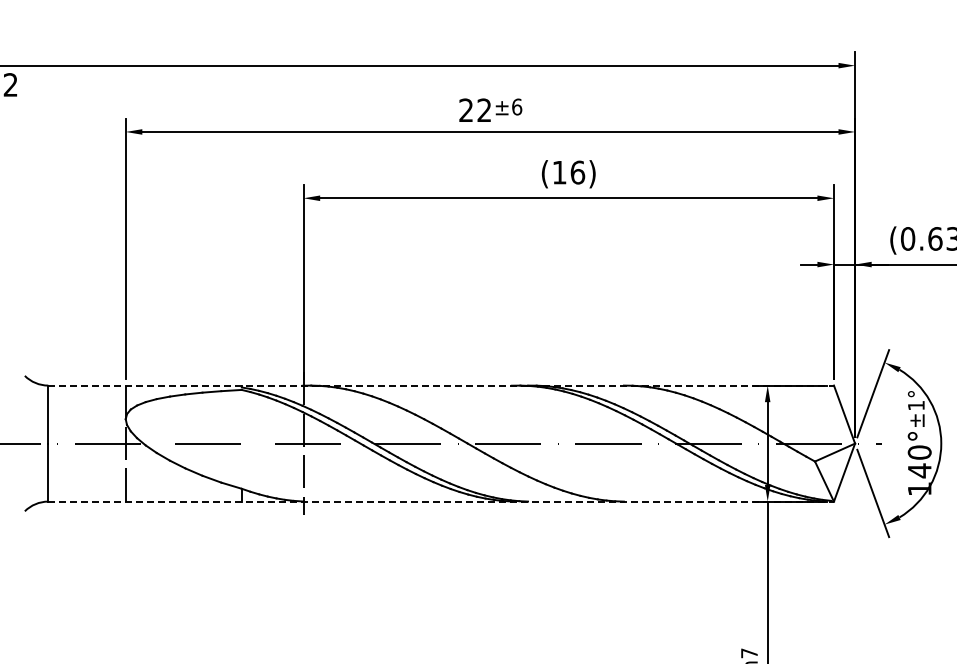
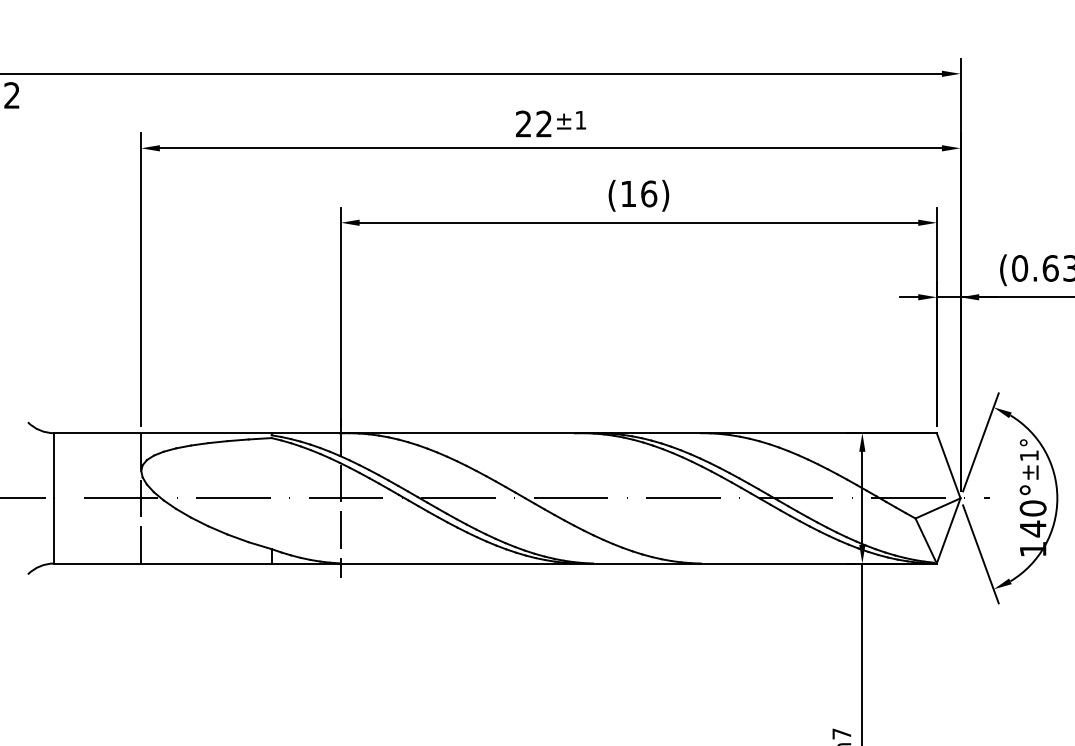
text: (517, 106) -> (581, 119), ±6 -> ±1
line: (441, 385) -> (495, 433), dashed -> solid
line: (441, 501) -> (495, 563), dashed -> solid

